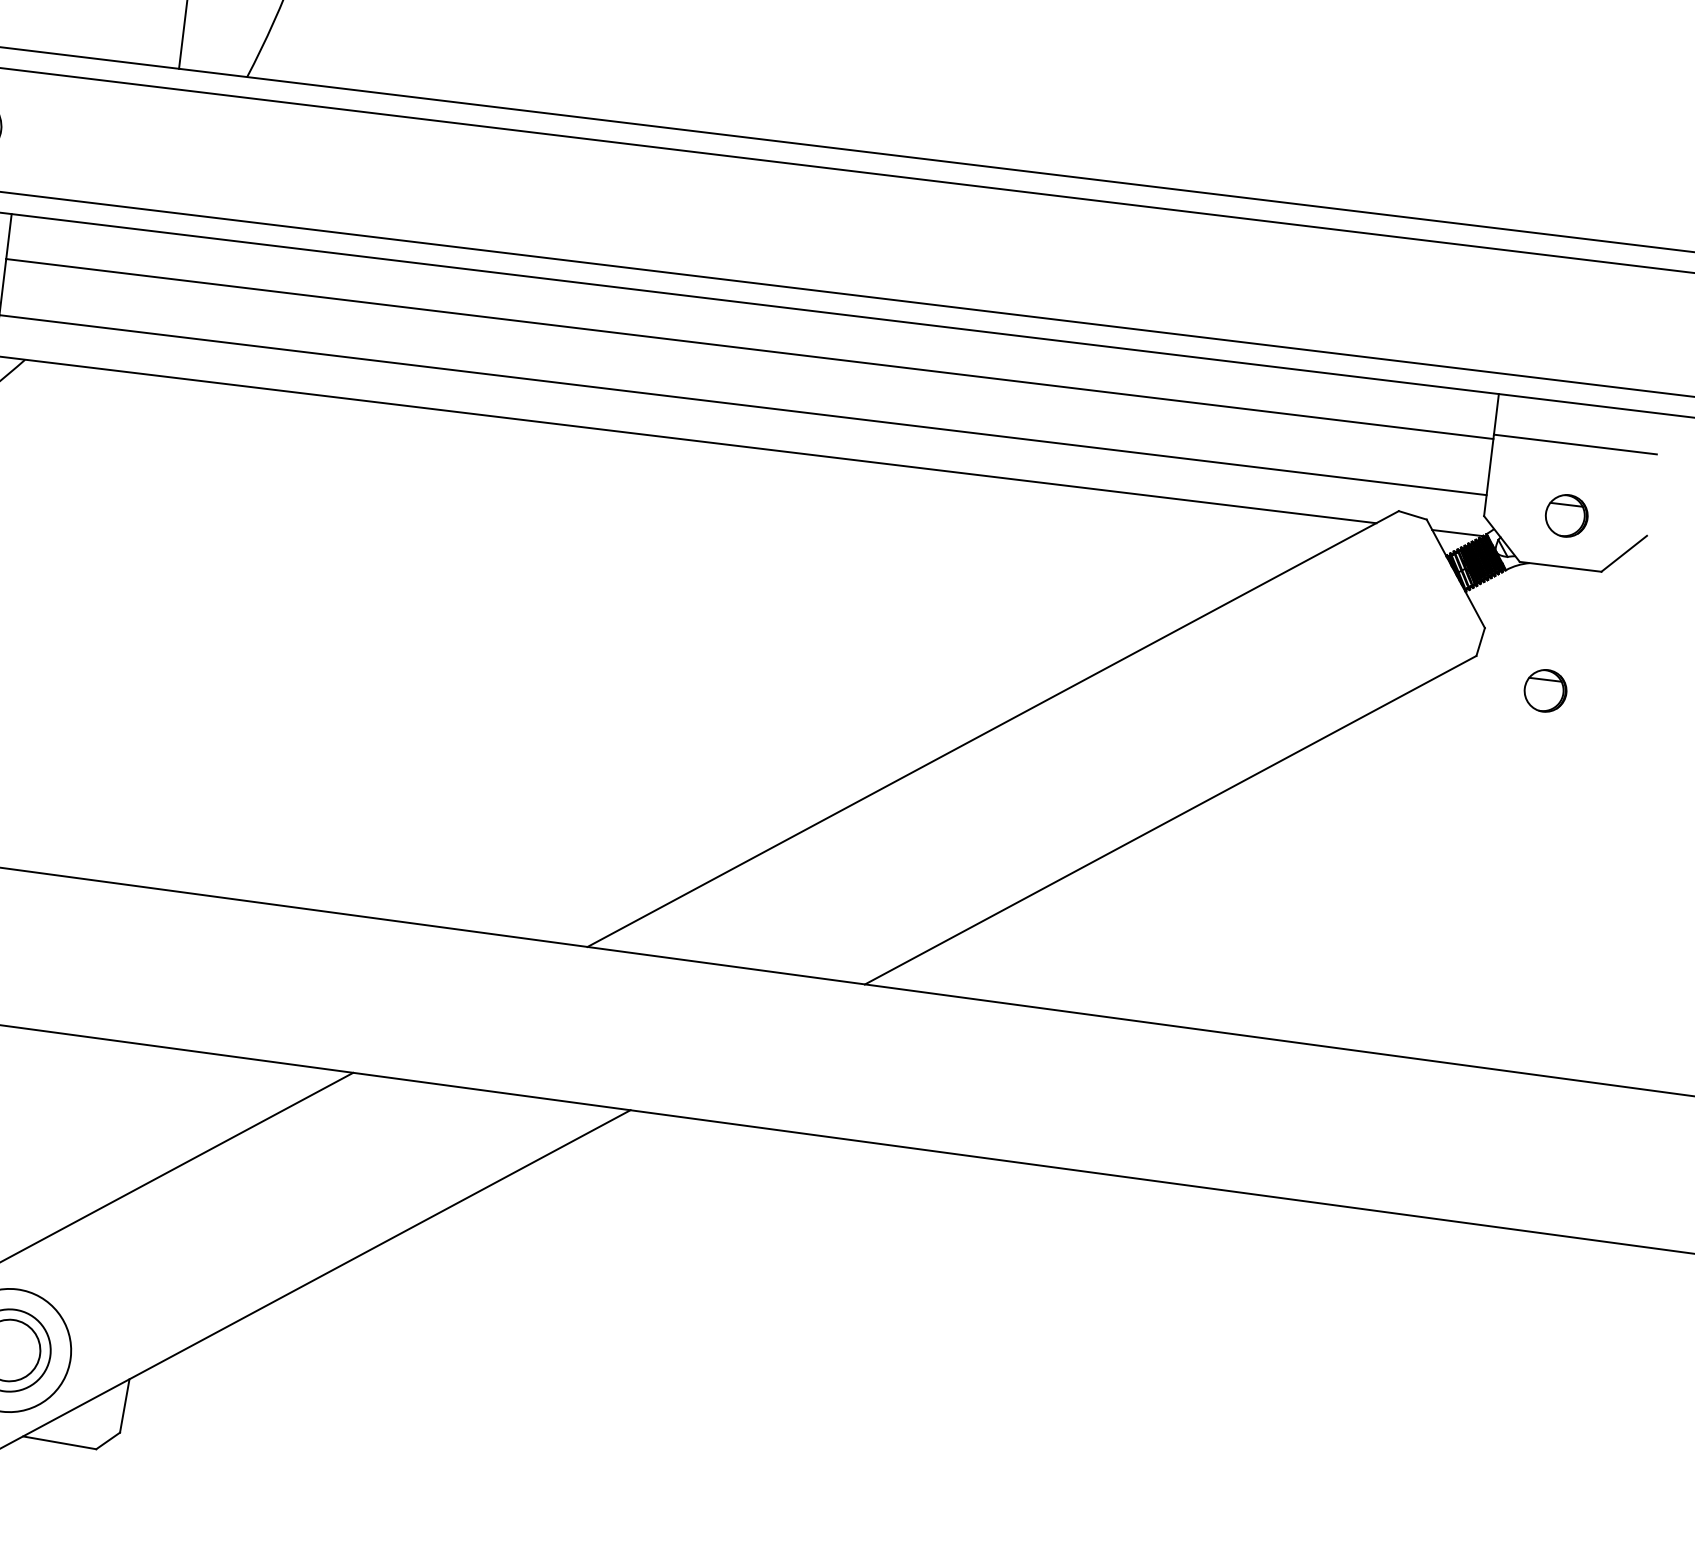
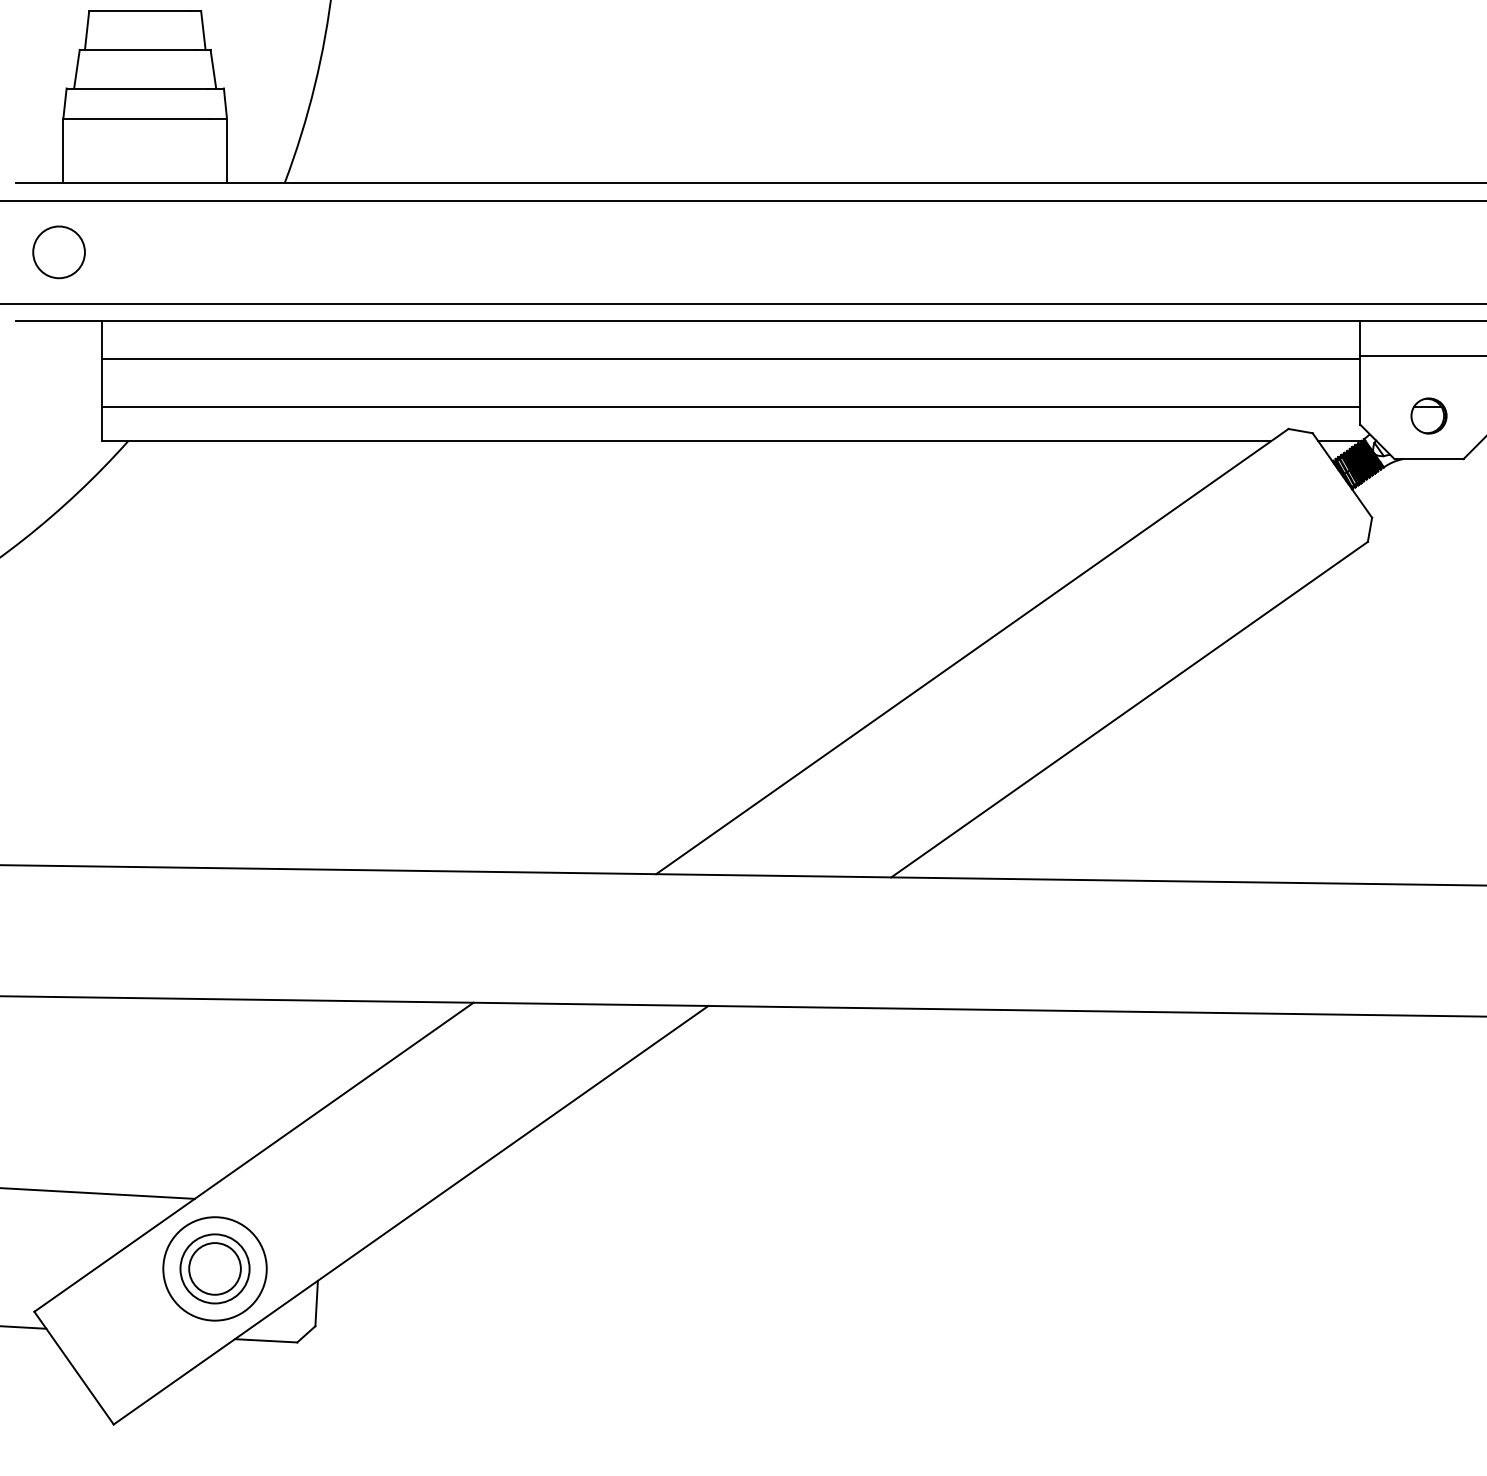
part: (1545, 690) -> (1428, 563), removed

